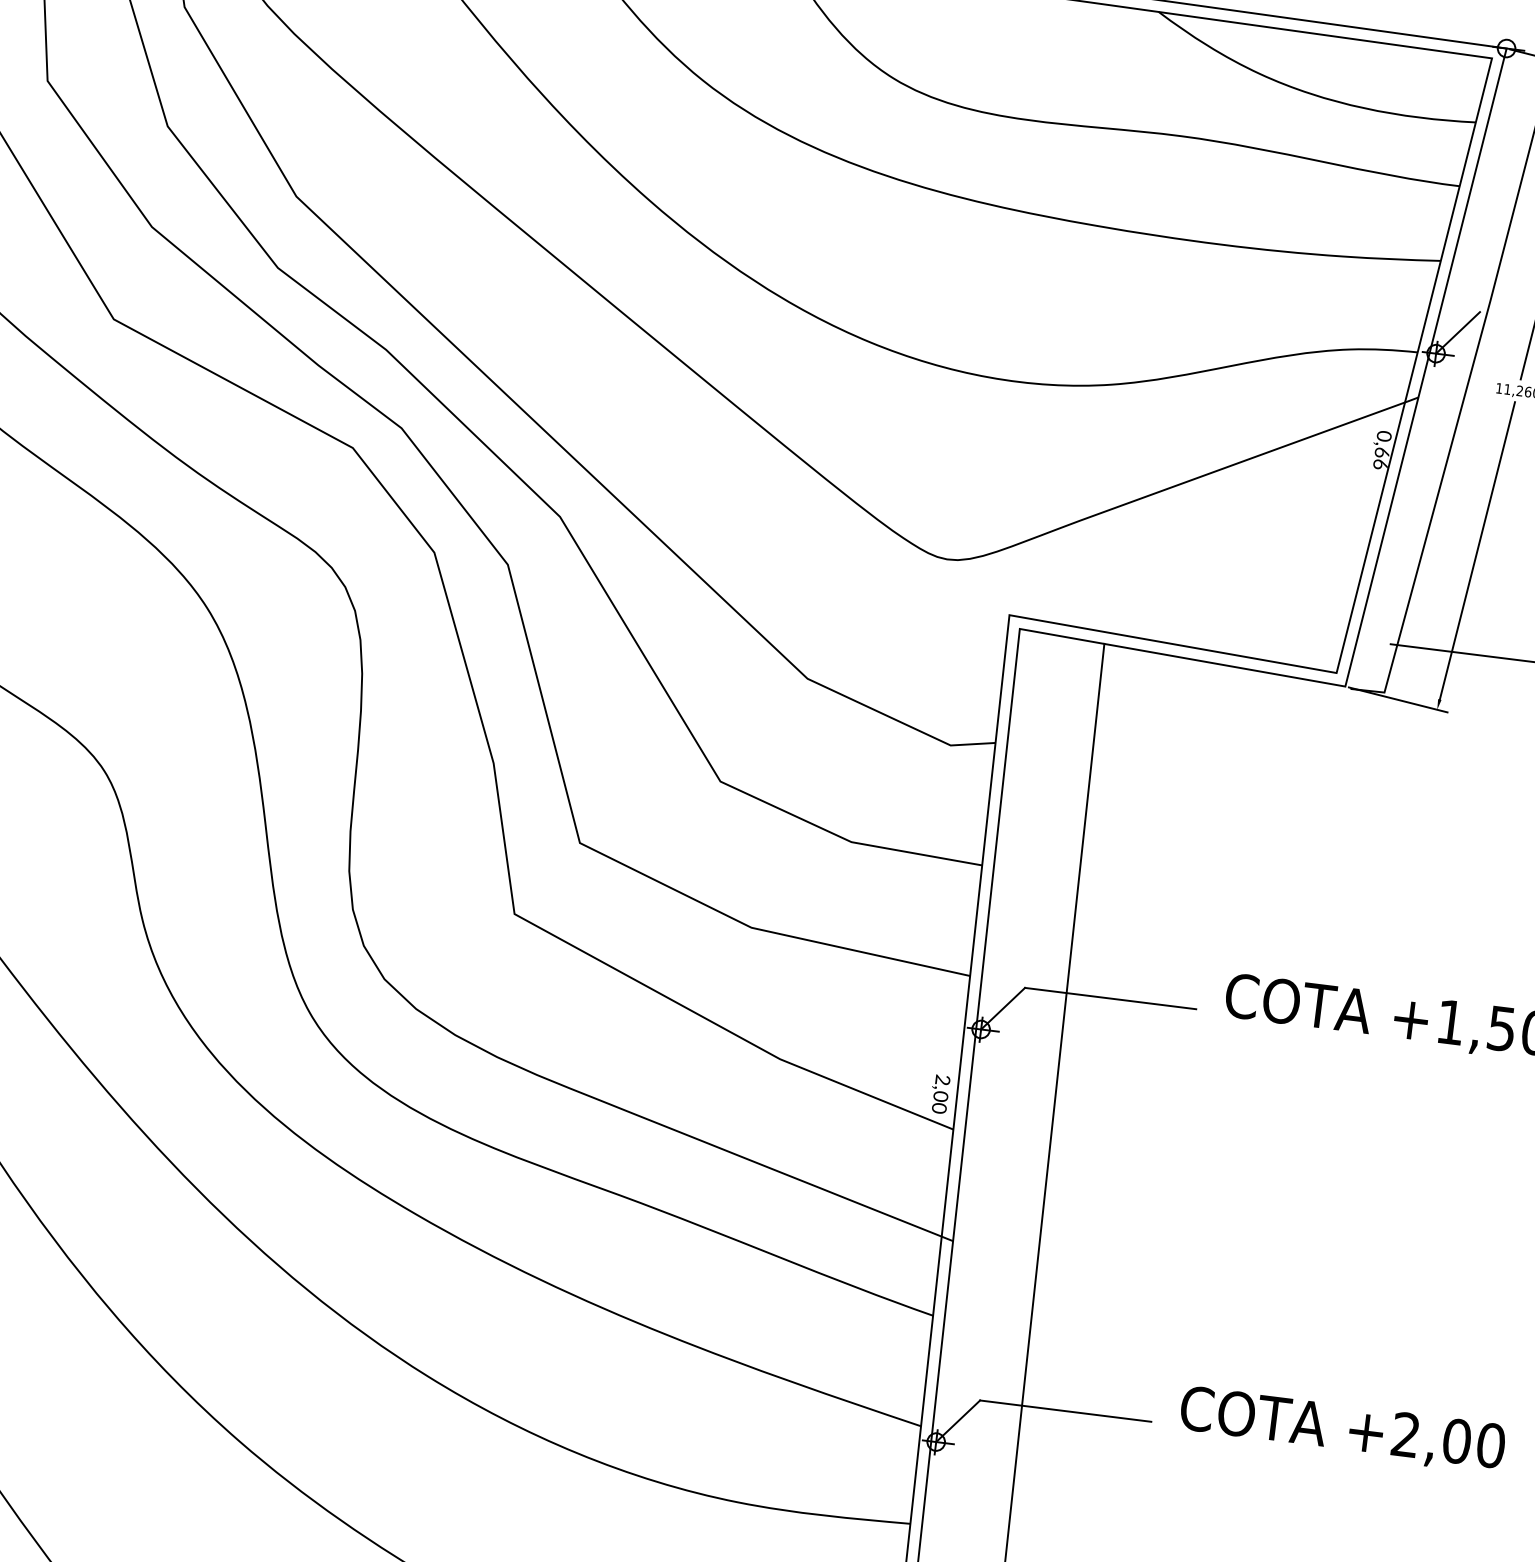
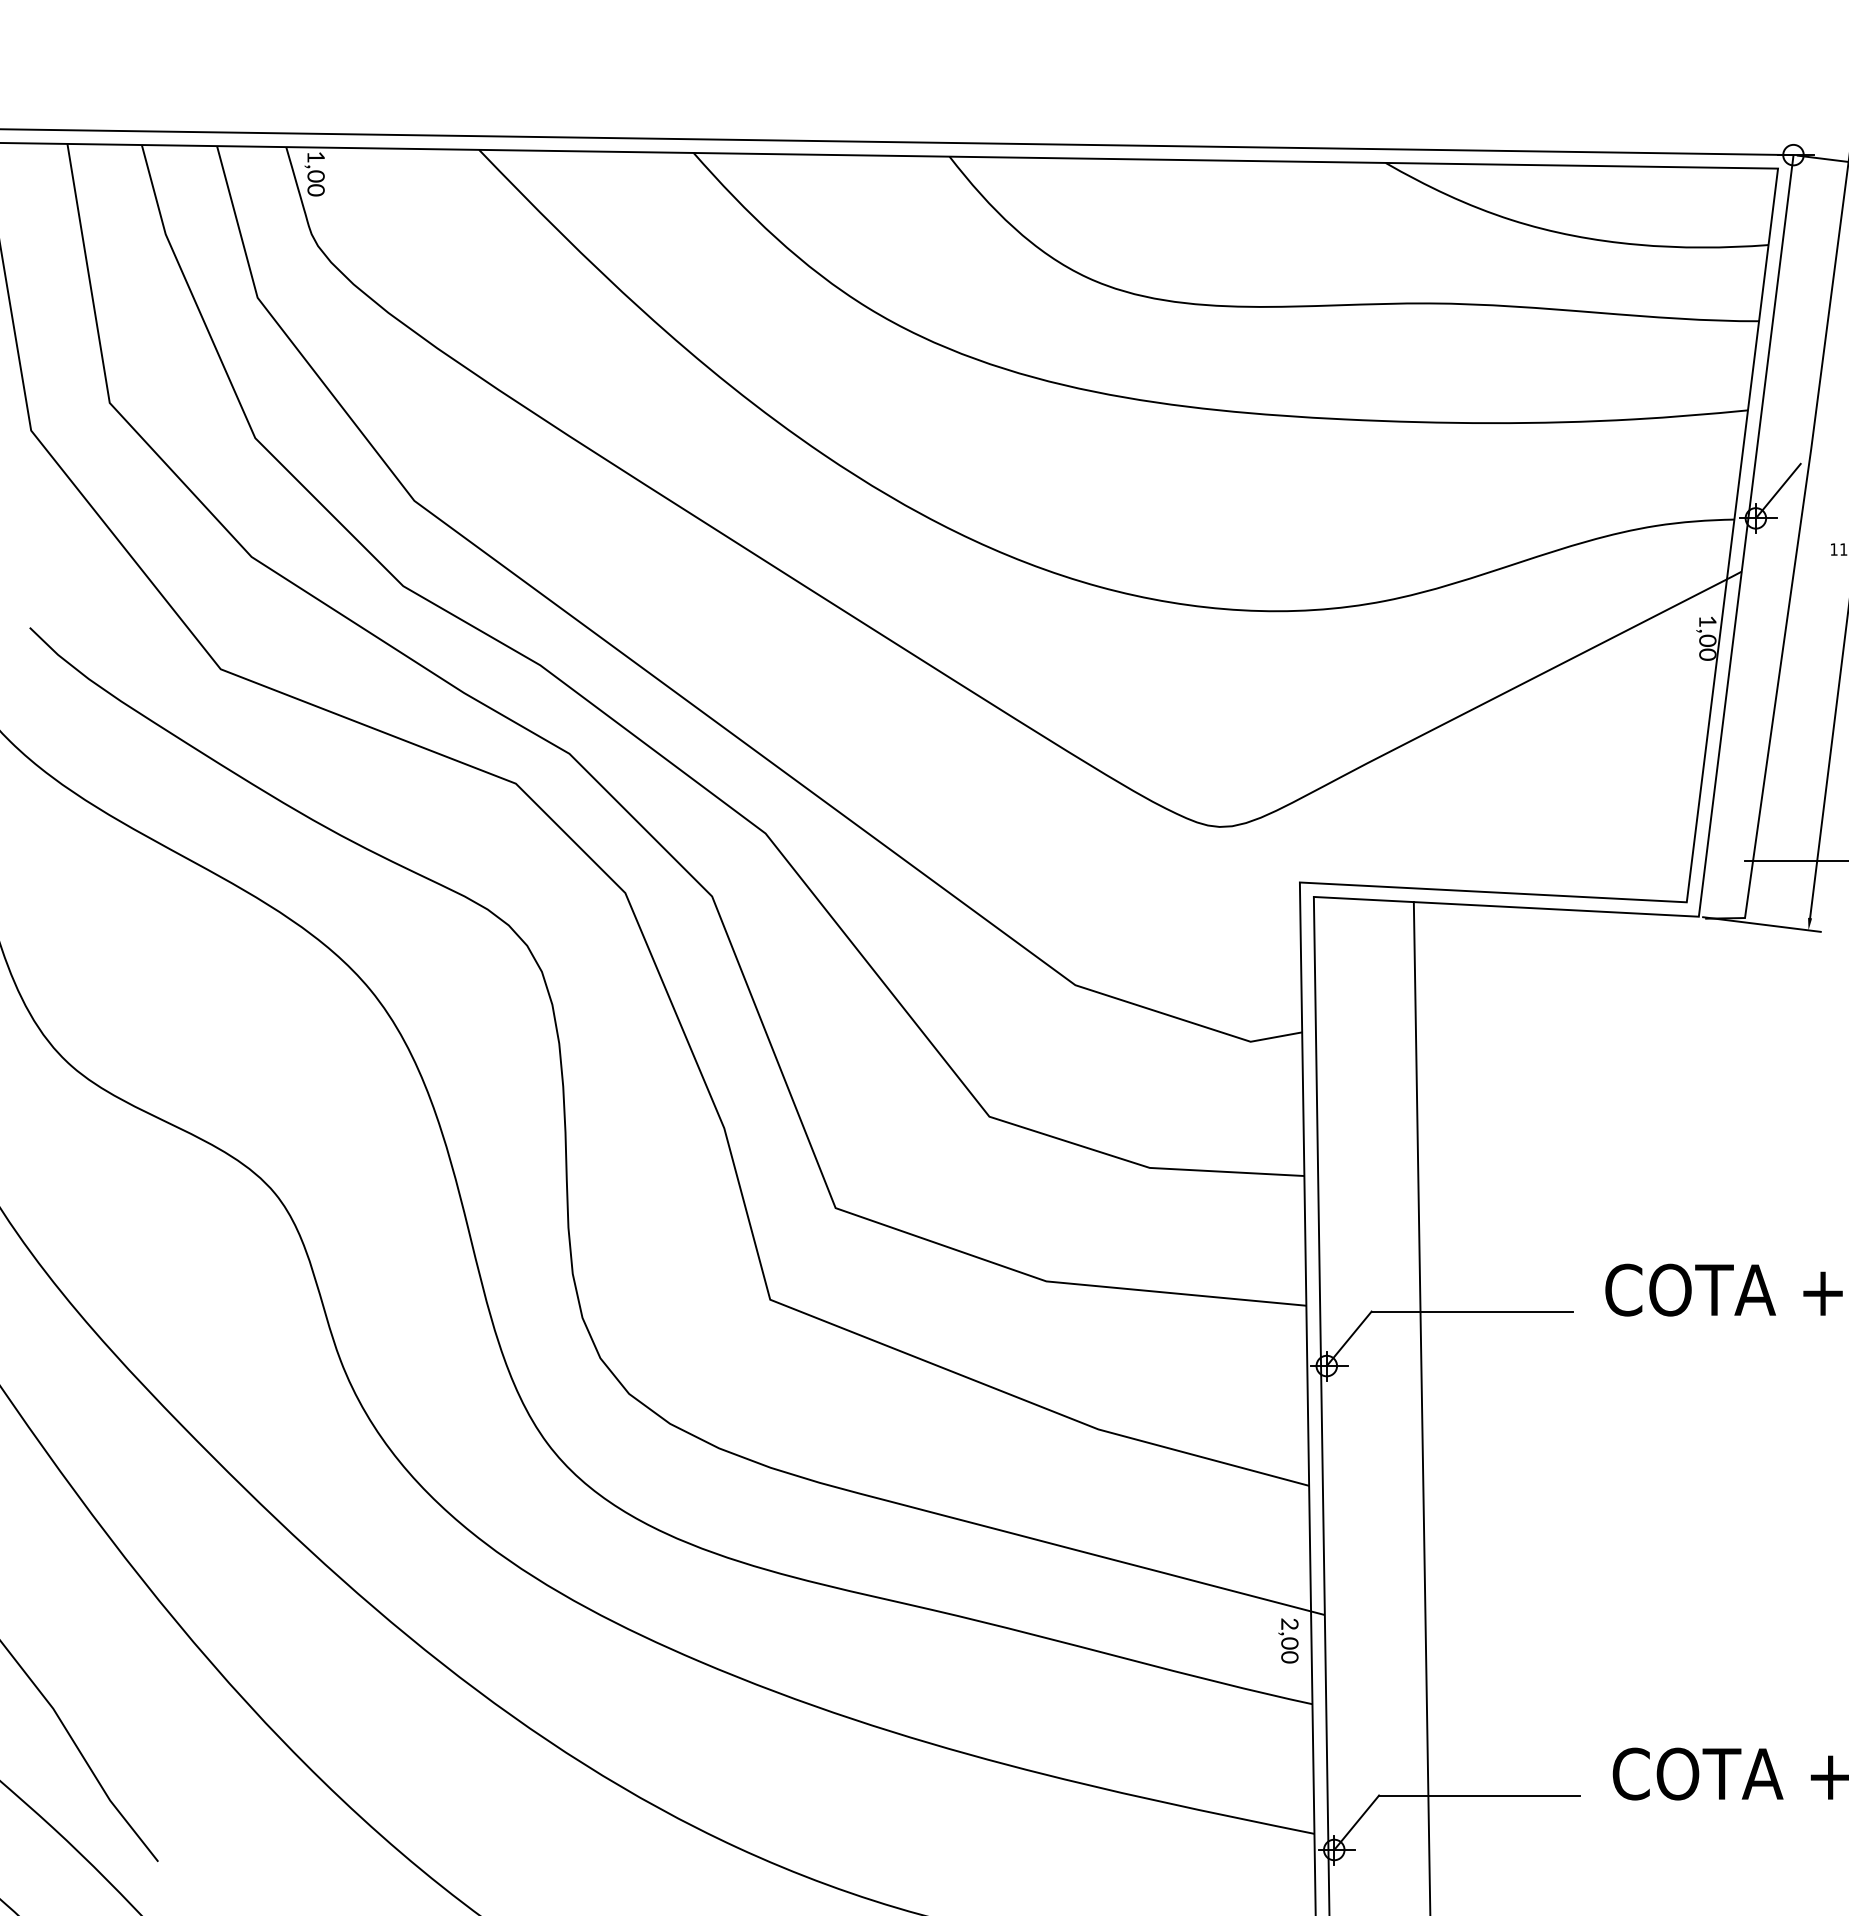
text: (1382, 449) -> (1707, 637), 0,66 -> 1,00
text: (940, 1093) -> (1288, 1640), moved

